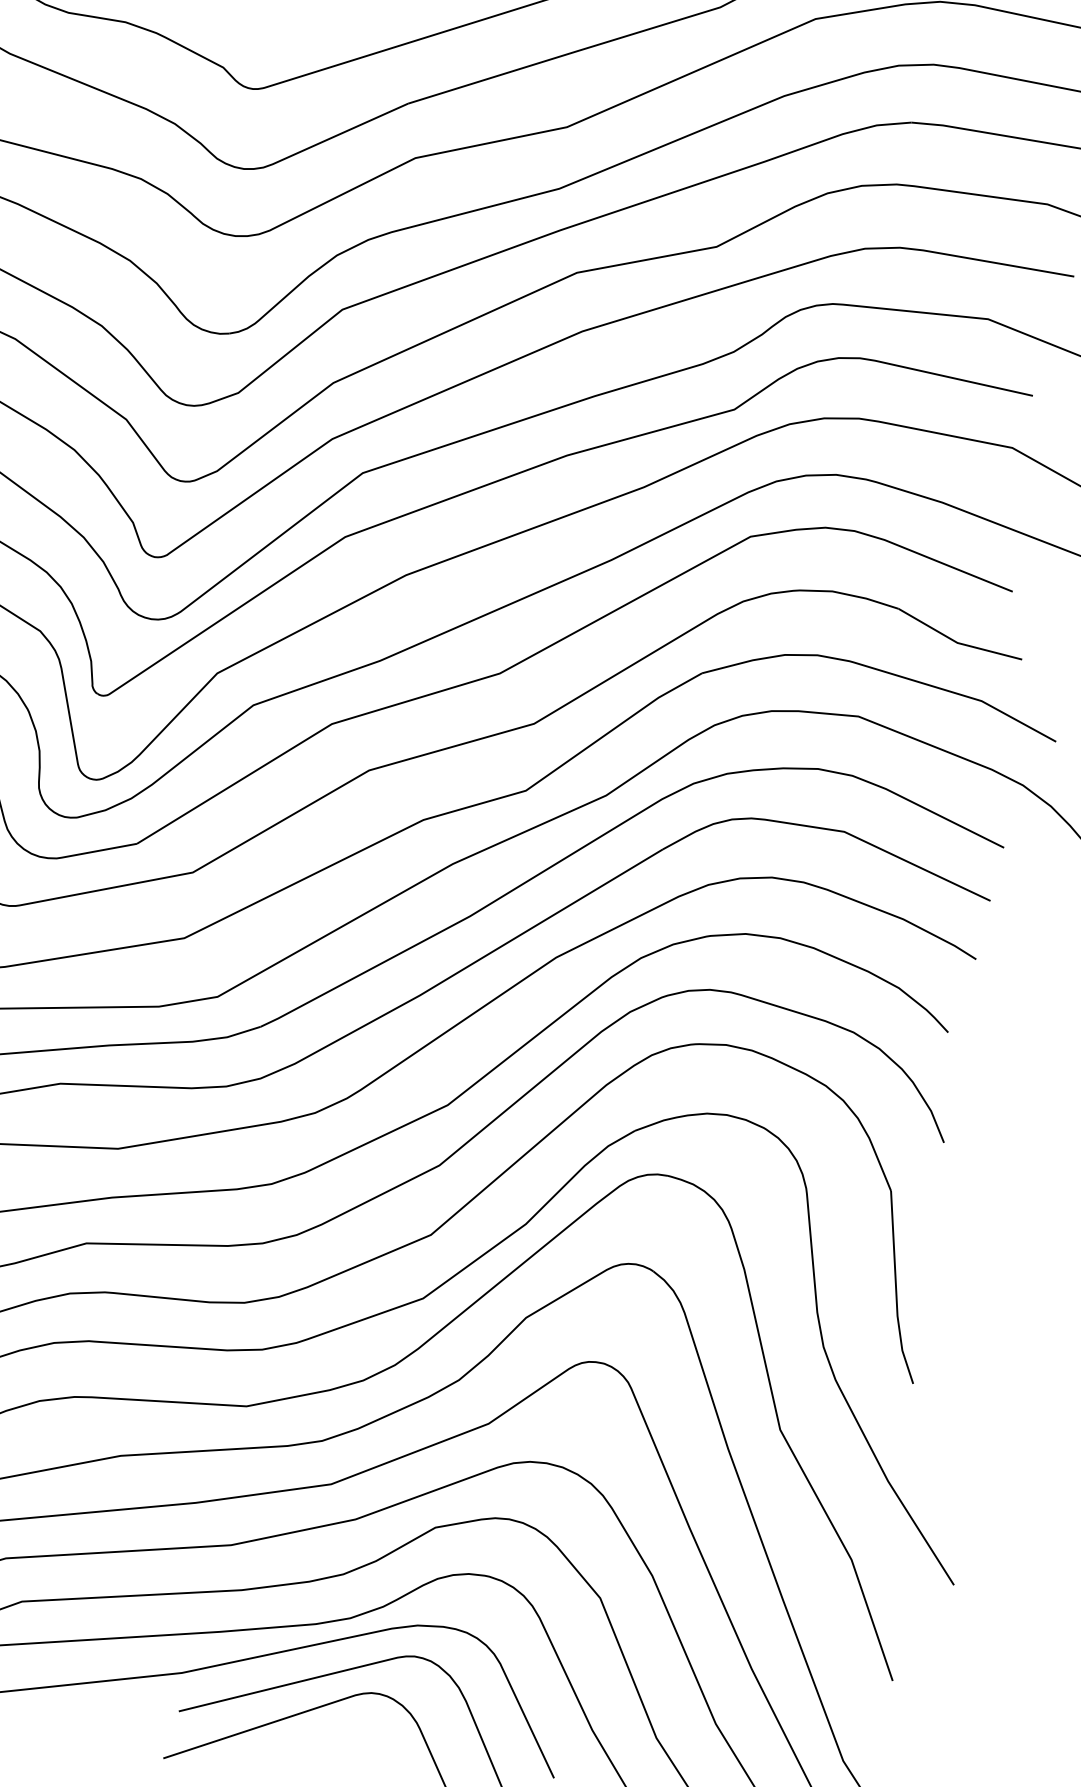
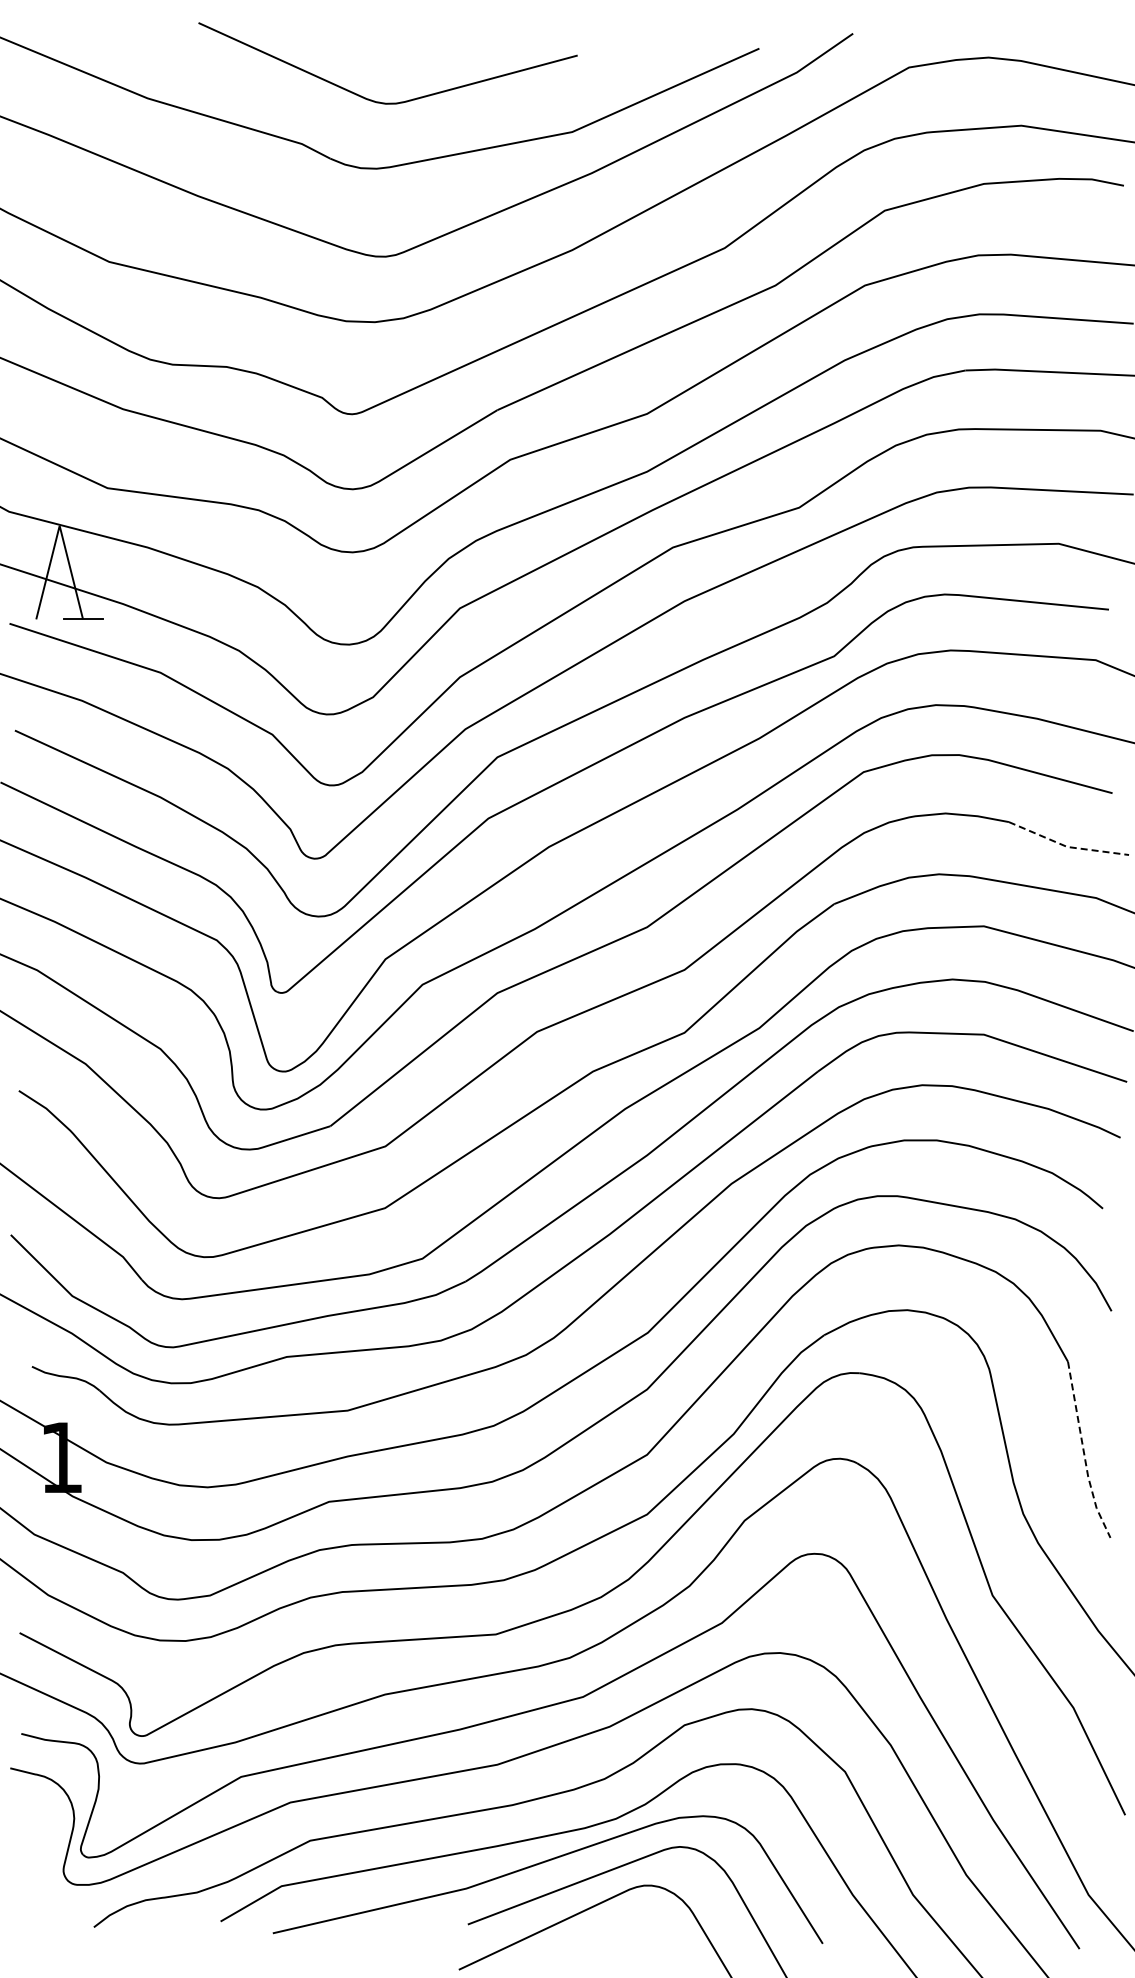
line: (957, 642) -> (1067, 846), solid -> dashed
line: (896, 1290) -> (1084, 1453), solid -> dashed

